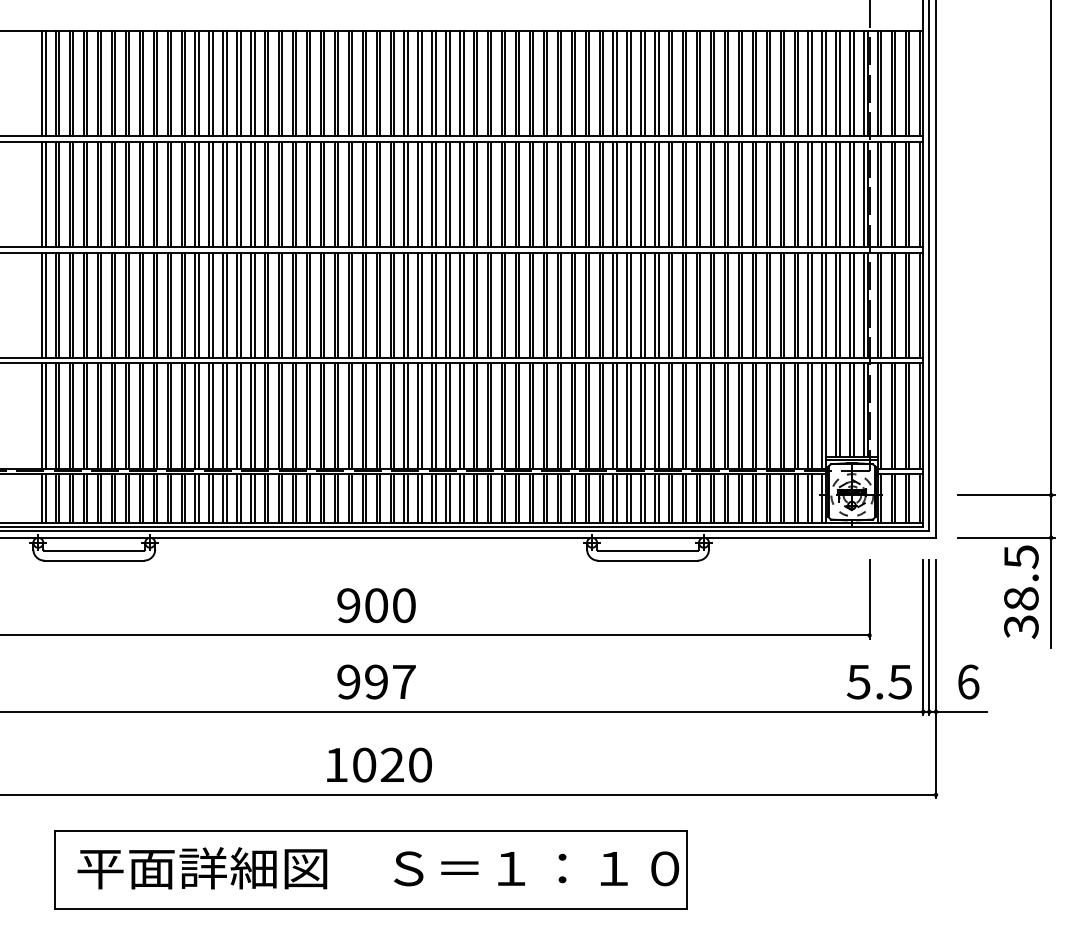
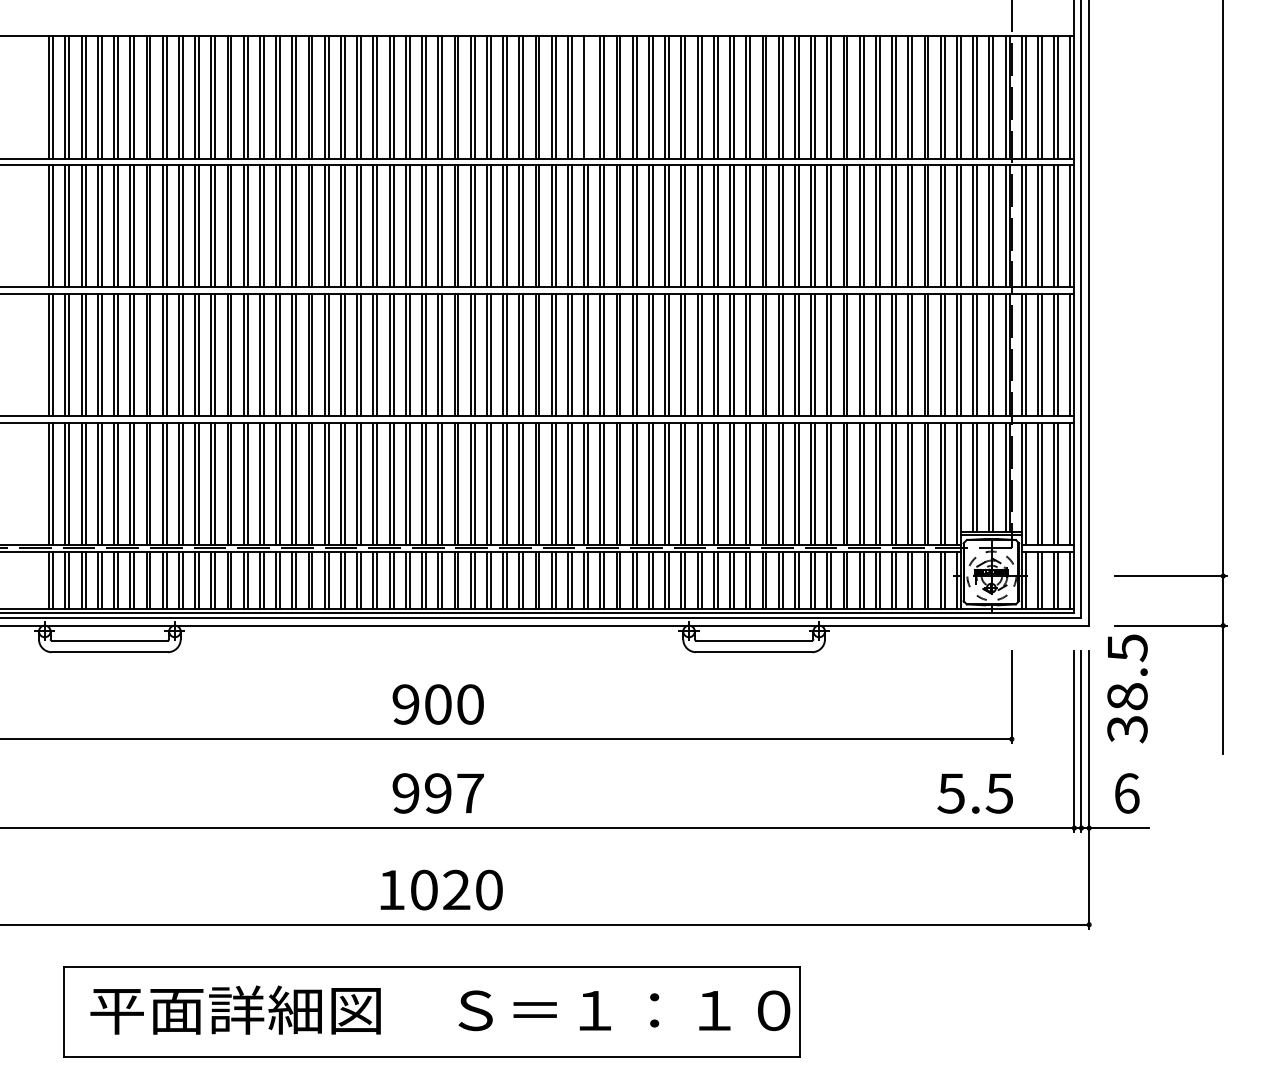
line: (505, 83) -> (588, 97), removed
text: (1021, 591) -> (1127, 688), moved
text: (878, 682) -> (974, 793), moved

